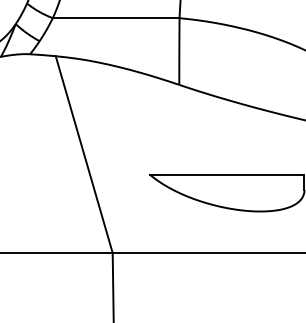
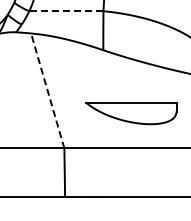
line: (114, 18) -> (65, 11), solid -> dashed
line: (83, 153) -> (47, 90), solid -> dashed

